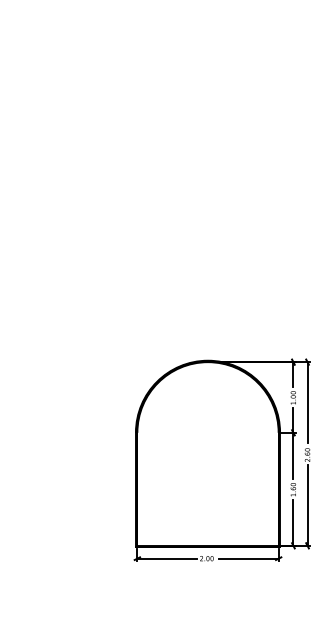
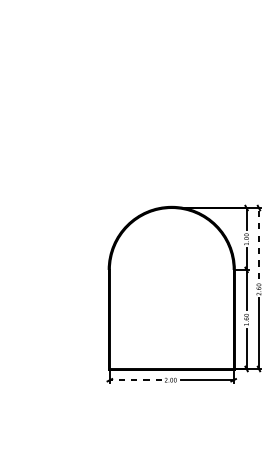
line: (307, 402) -> (258, 243), solid -> dashed
line: (167, 558) -> (136, 380), solid -> dashed

